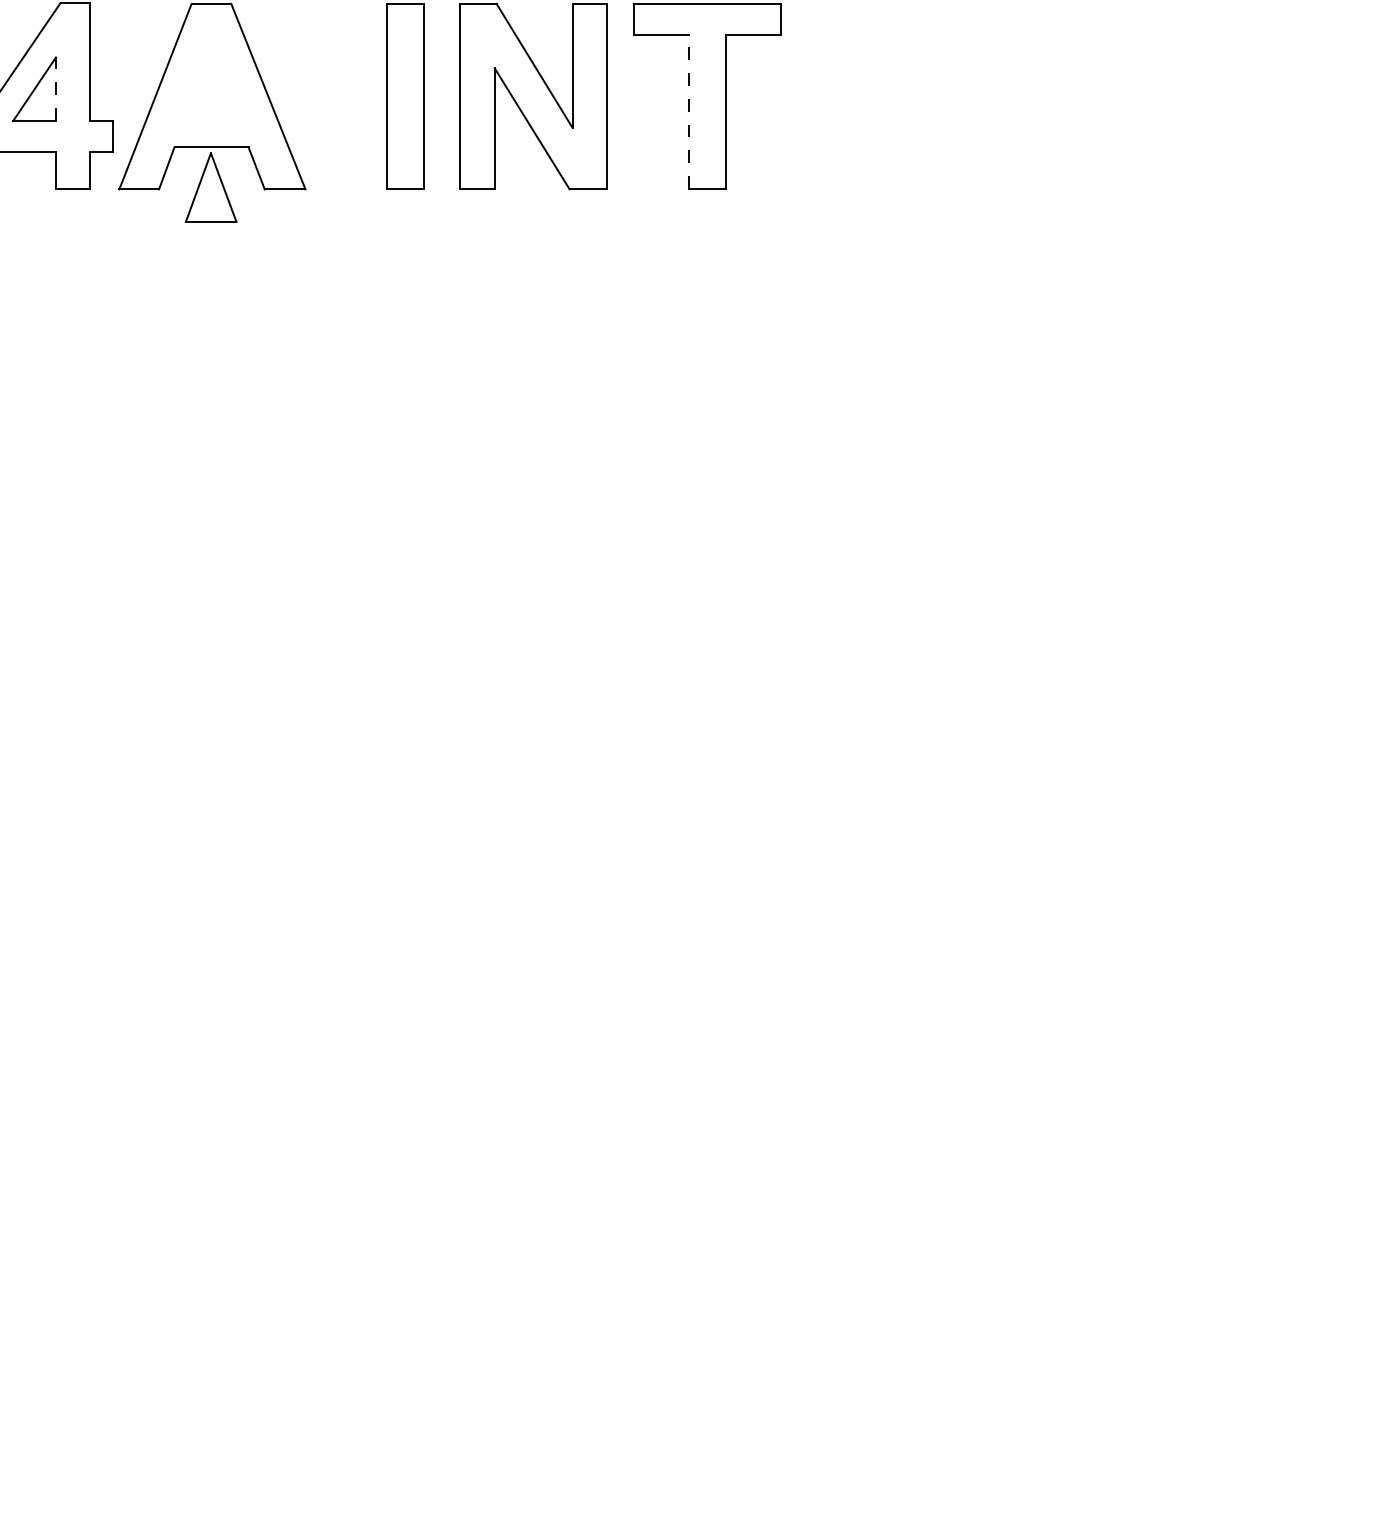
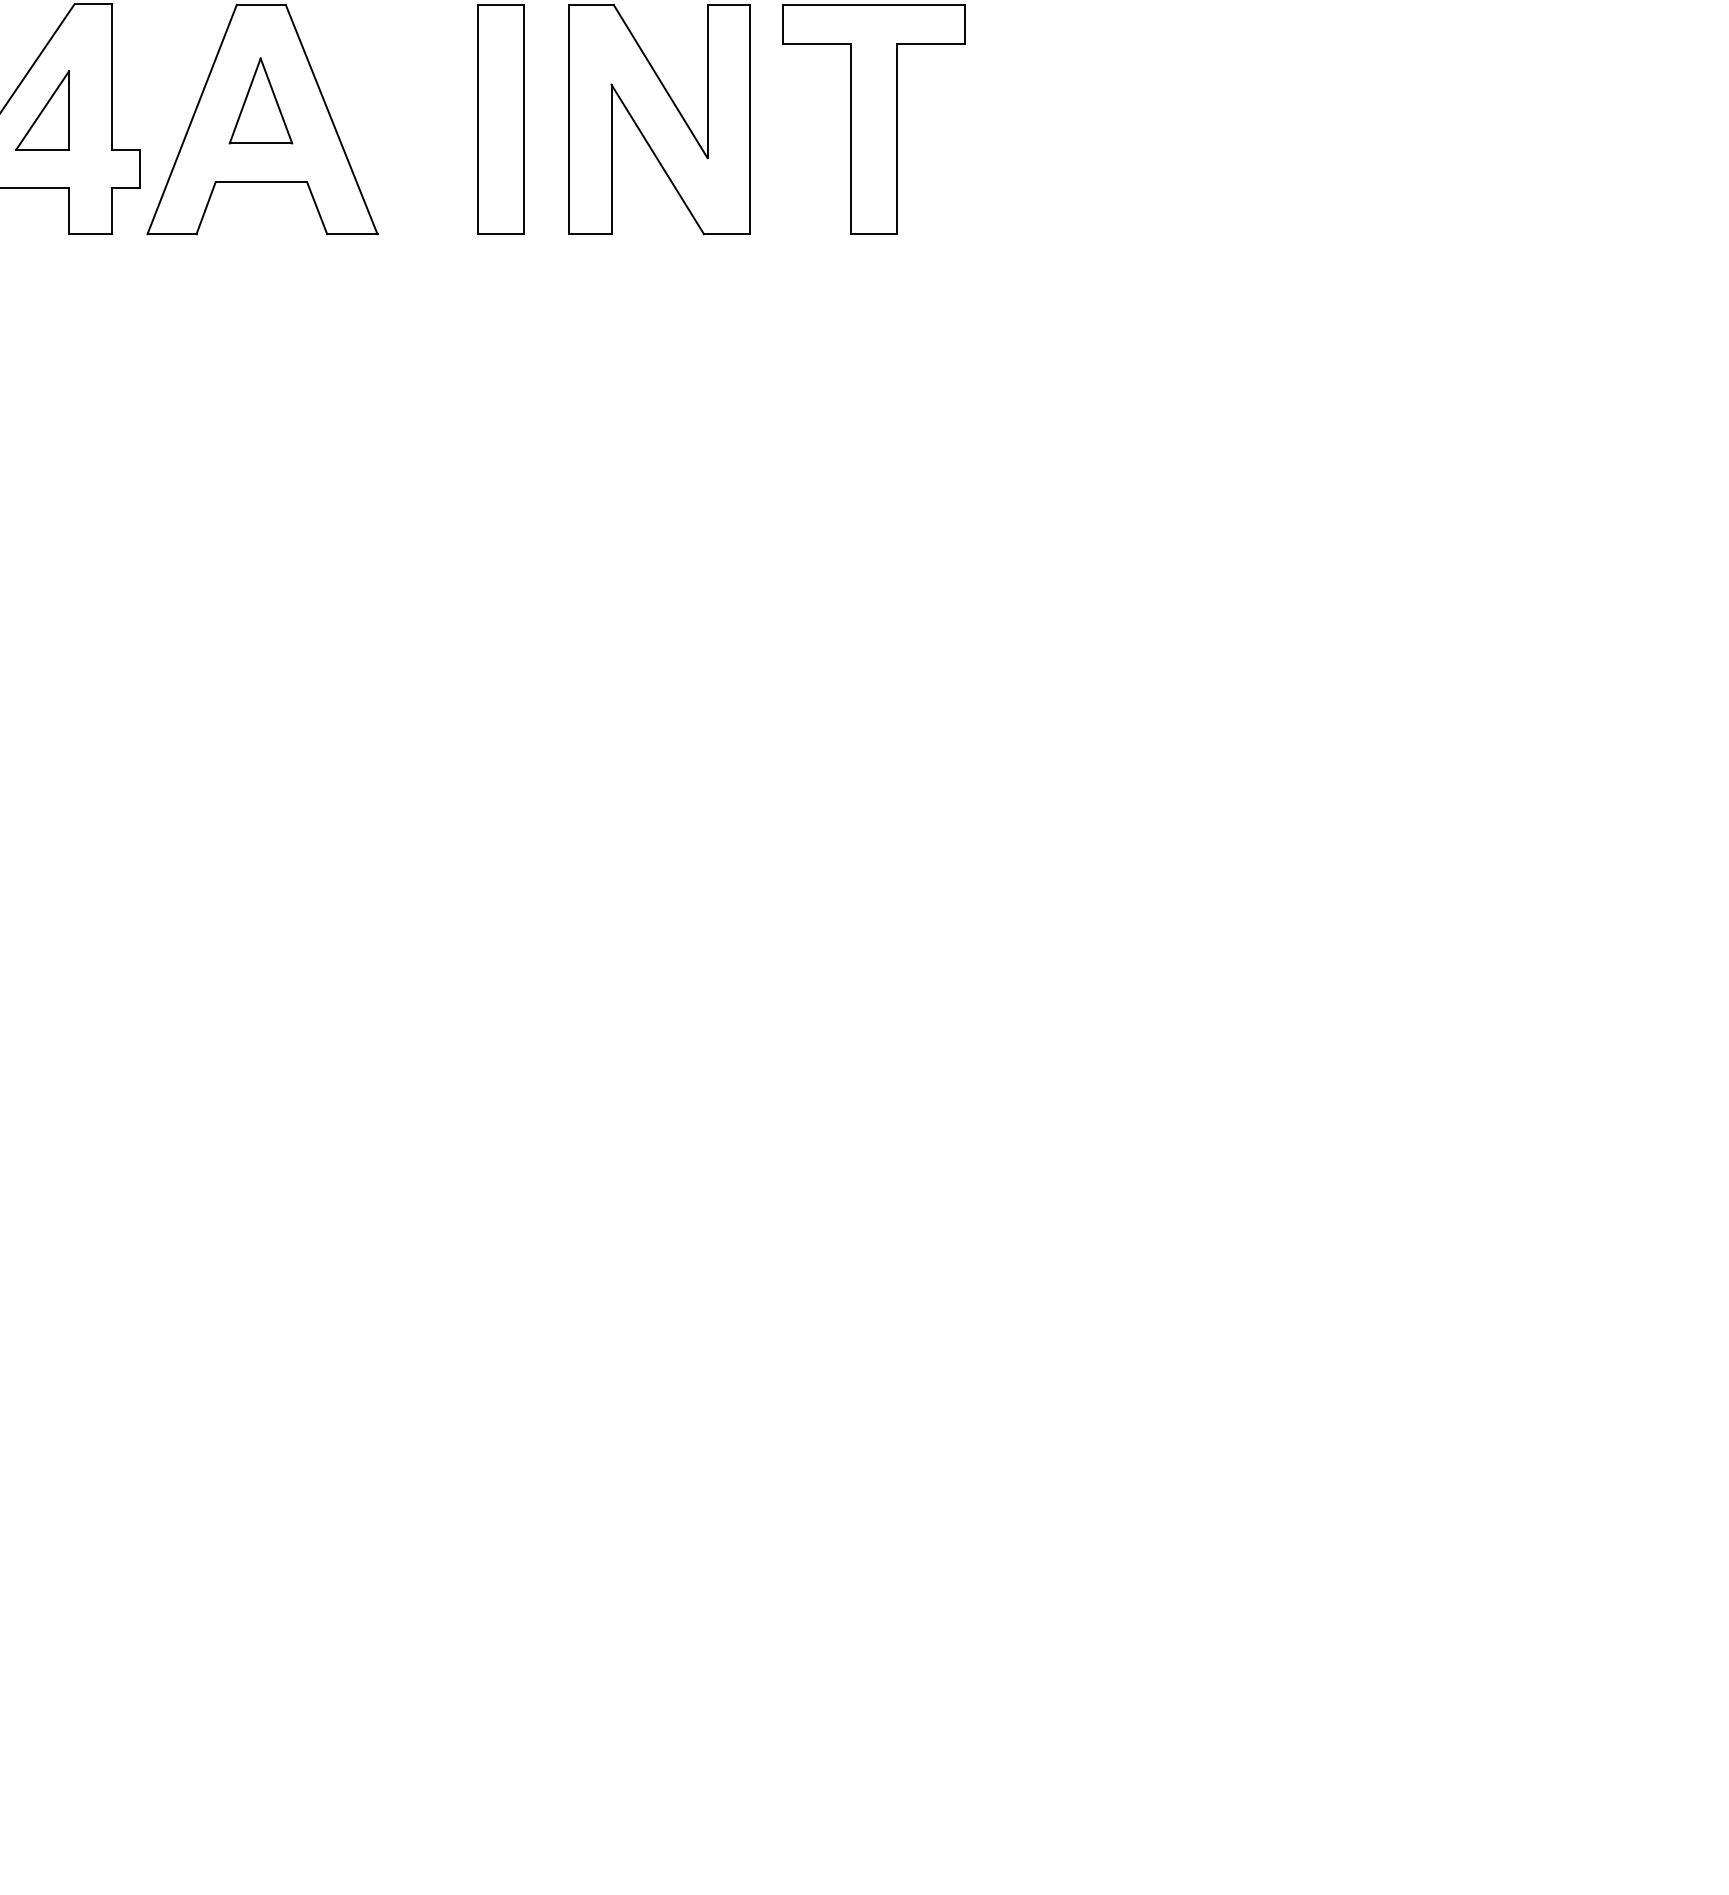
line: (56, 88) -> (69, 109), dashed -> solid
line: (688, 111) -> (850, 138), dashed -> solid
part: (210, 187) -> (260, 100), moved

